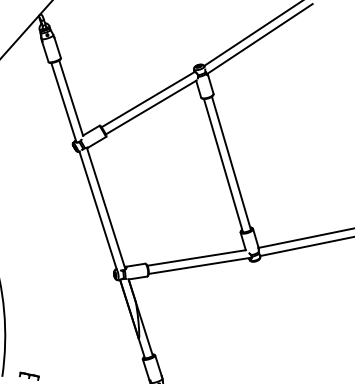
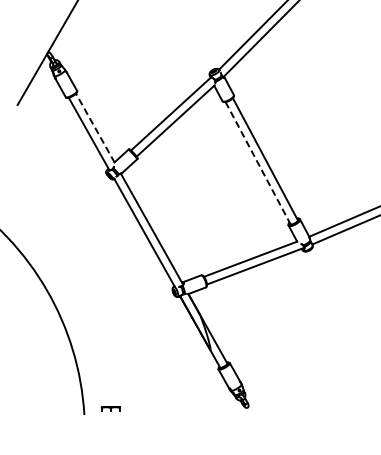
line: (71, 98) -> (95, 128), solid -> dashed
line: (223, 165) -> (258, 163), solid -> dashed

